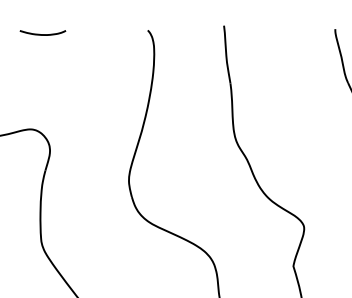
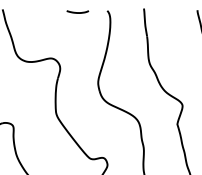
curve: (42, 33) -> (77, 12), moved

